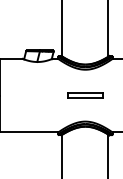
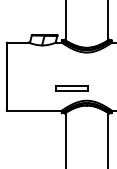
part: (85, 95) -> (71, 88), moved

